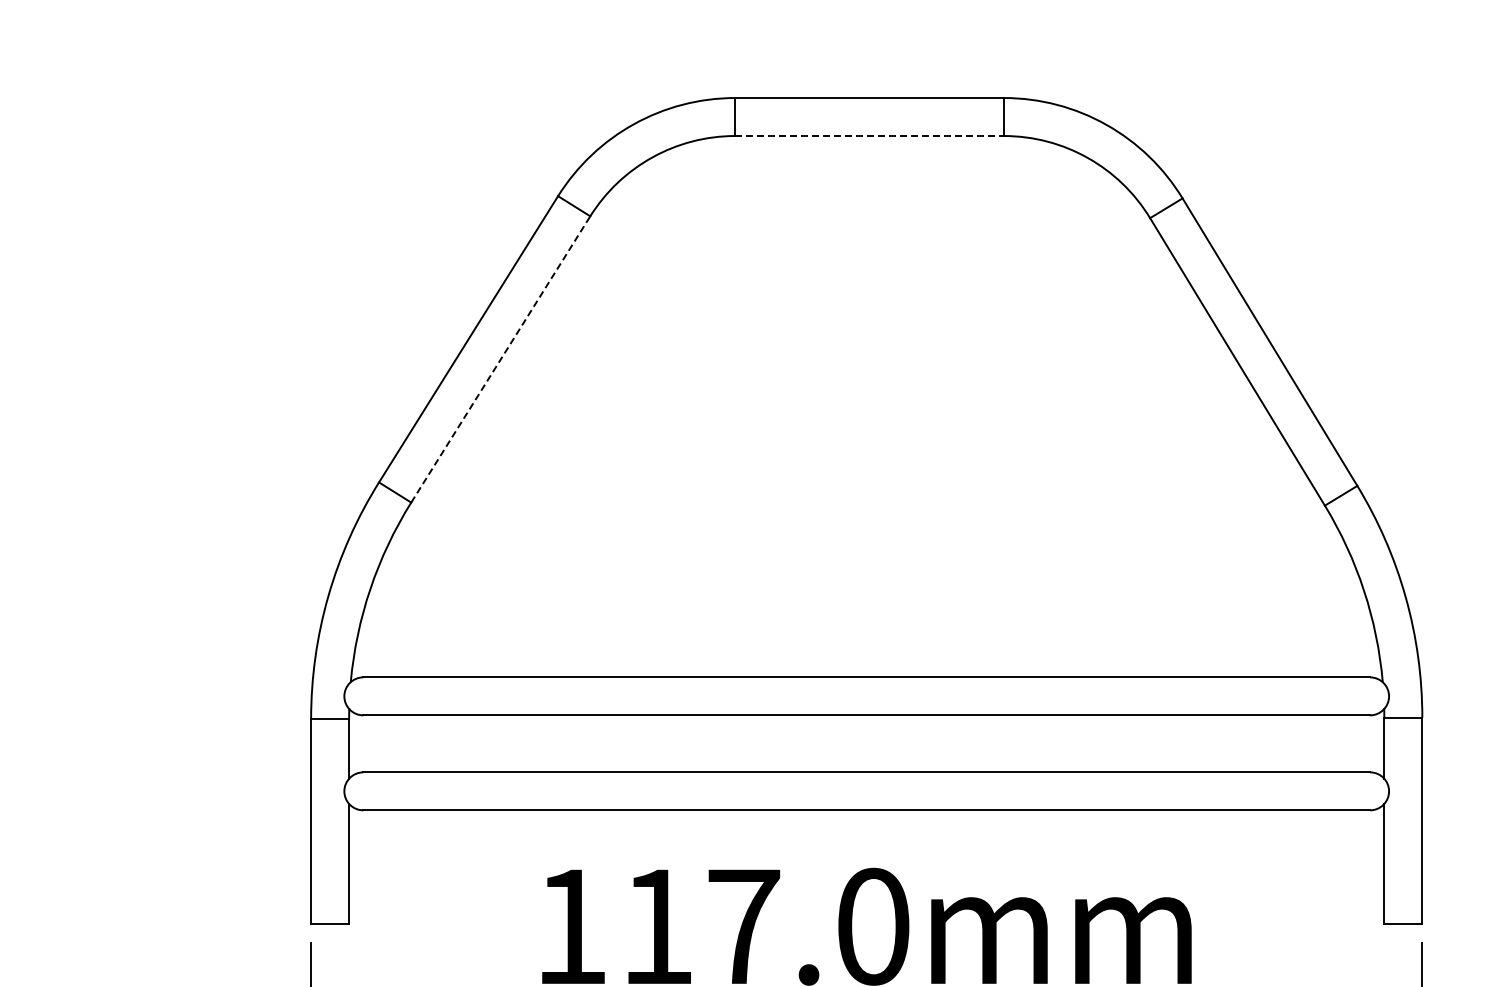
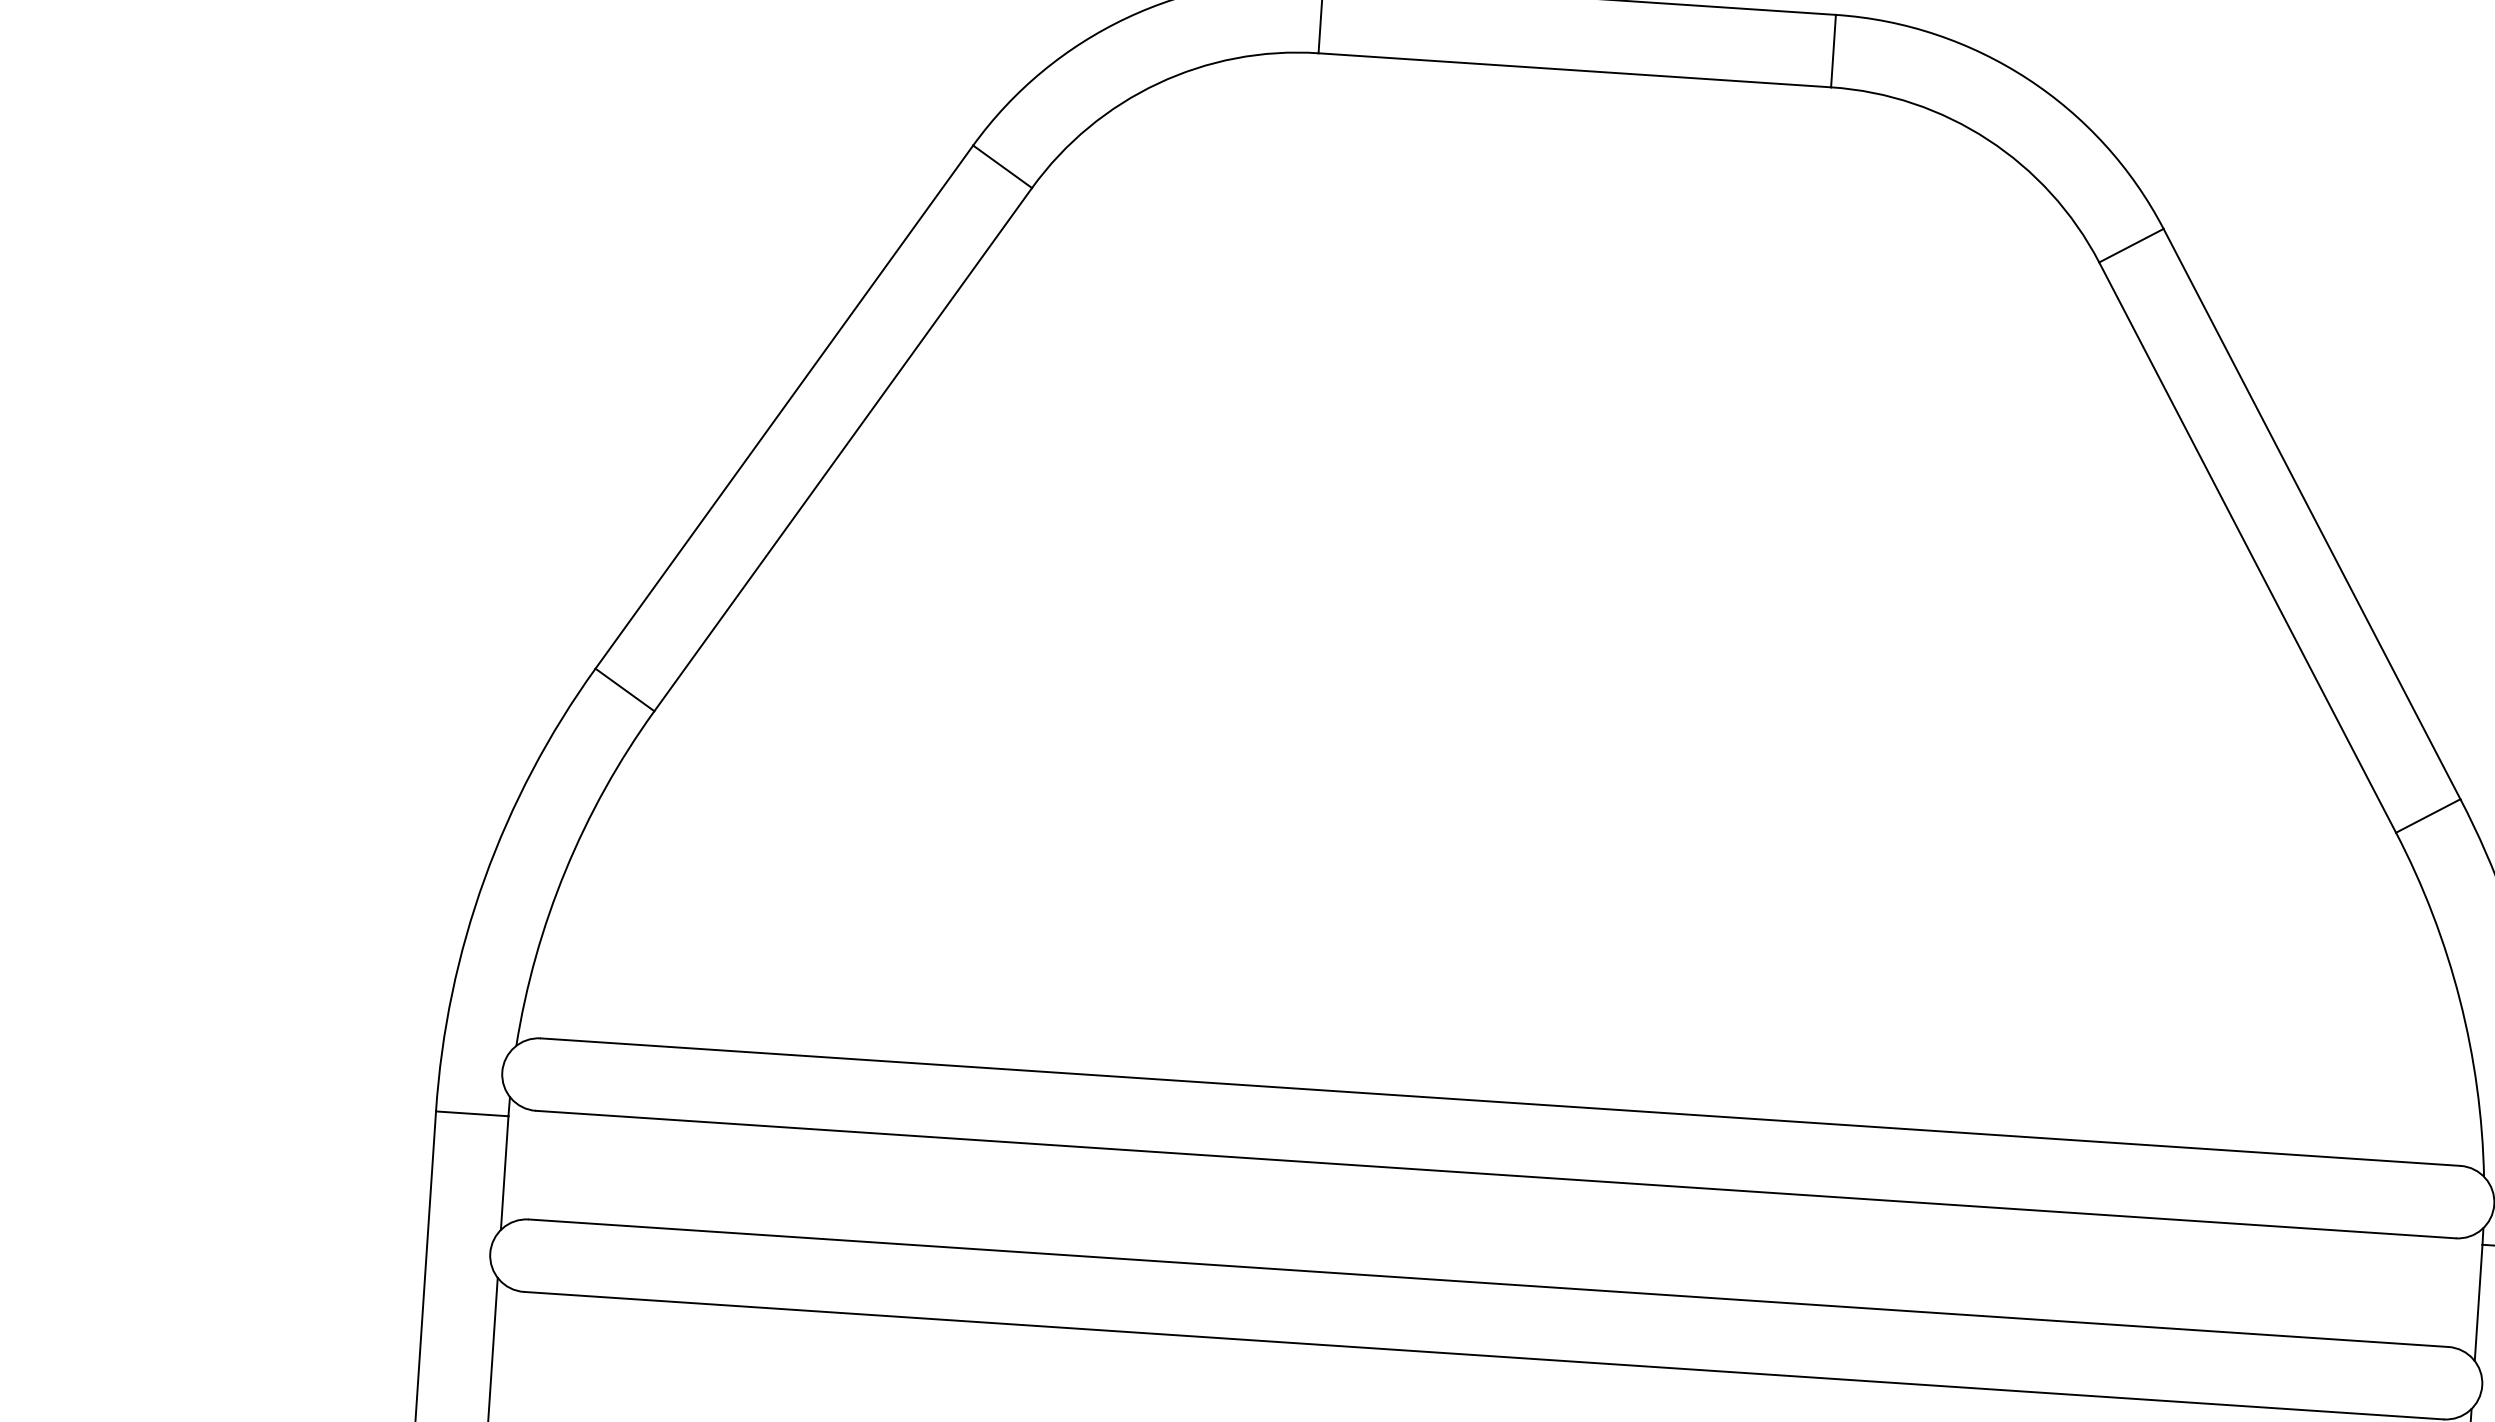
line: (870, 136) -> (1576, 71), dashed -> solid
line: (500, 359) -> (842, 449), dashed -> solid

